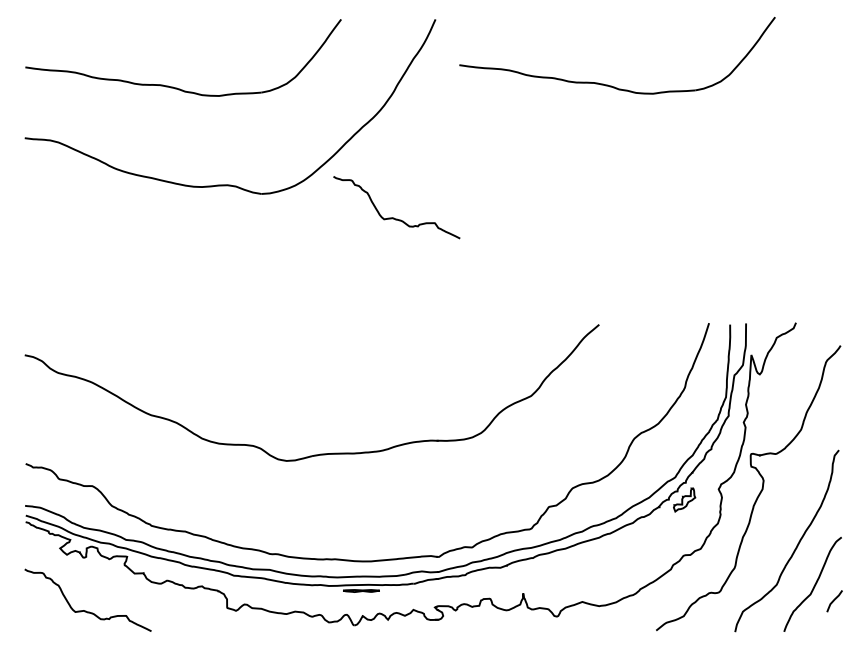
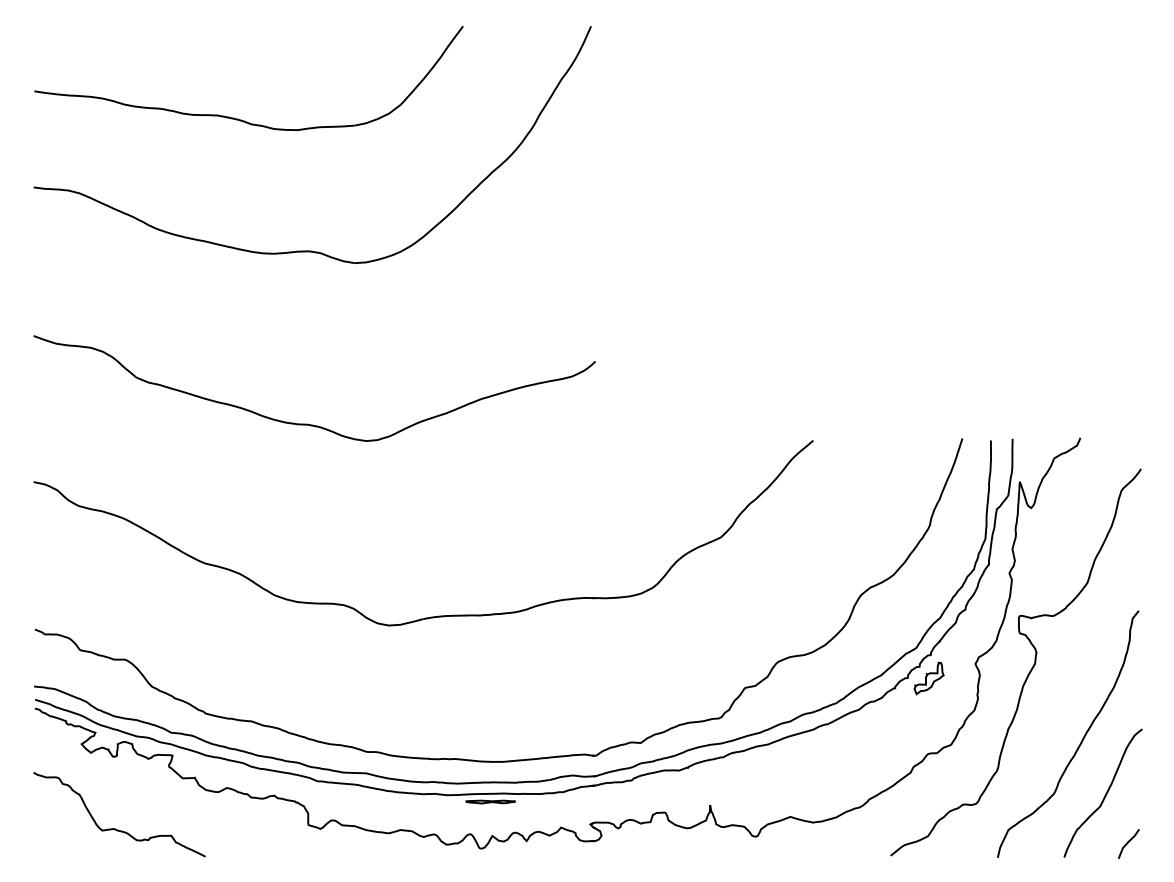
part: (608, 85) -> (826, 115), removed
curve: (393, 217) -> (534, 295), removed
part: (227, 312) -> (308, 423), added
curve: (834, 600) -> (1128, 843), moved

